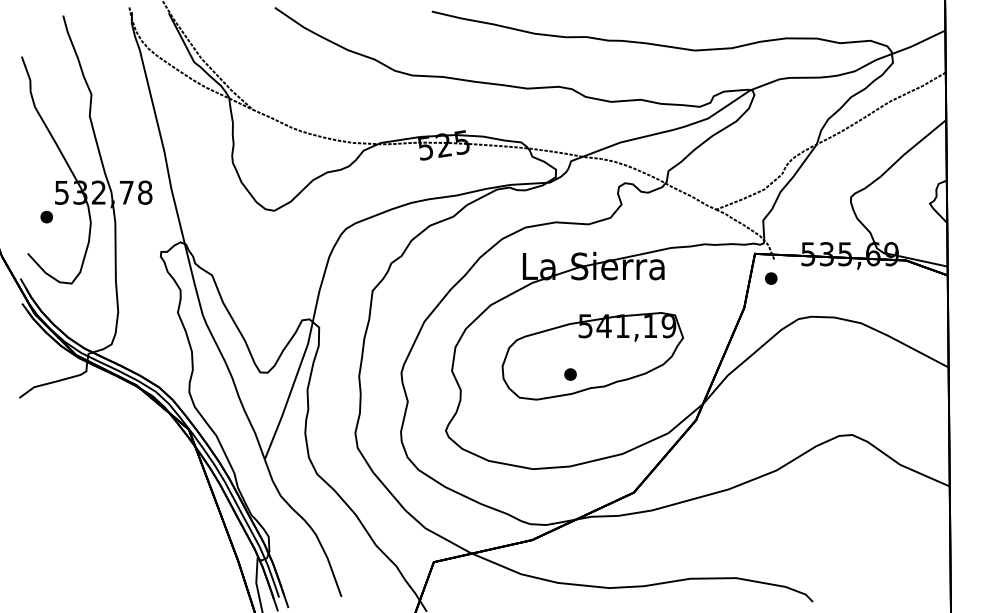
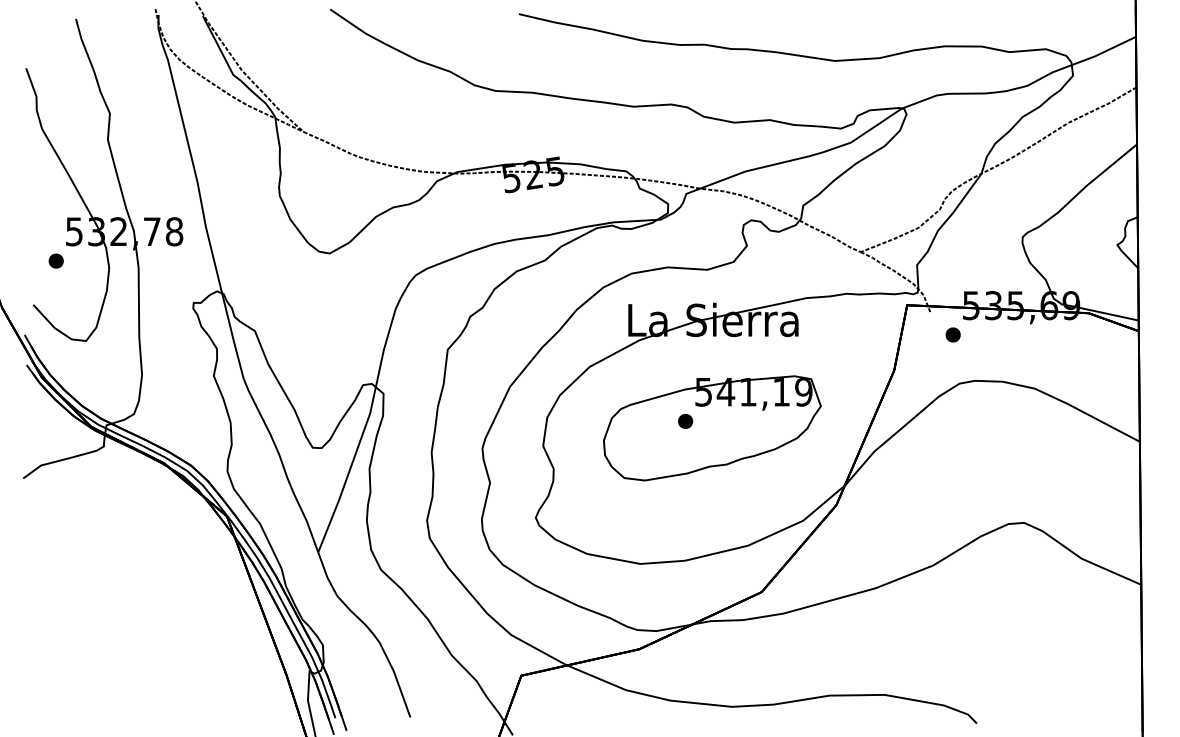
part: (771, 278) -> (953, 334), moved
part: (570, 374) -> (685, 421), moved

